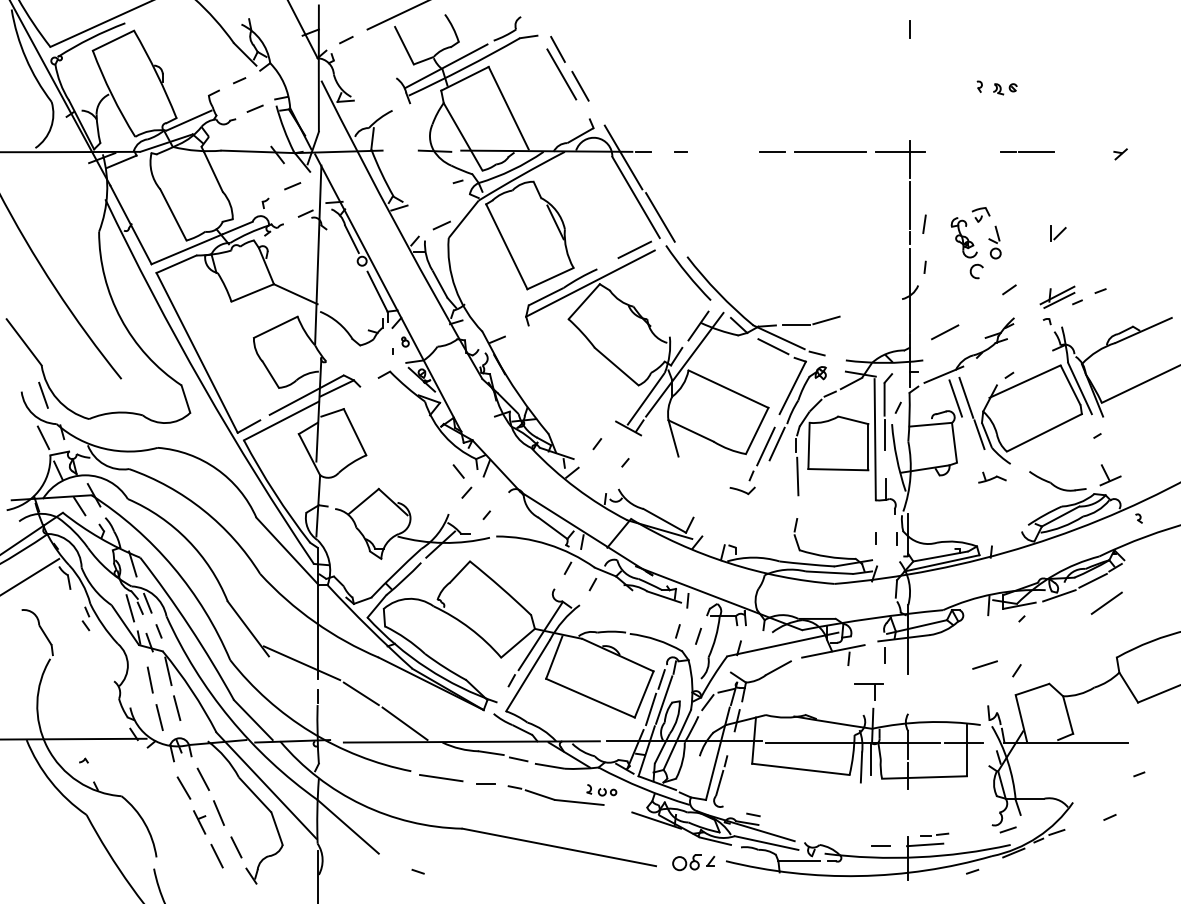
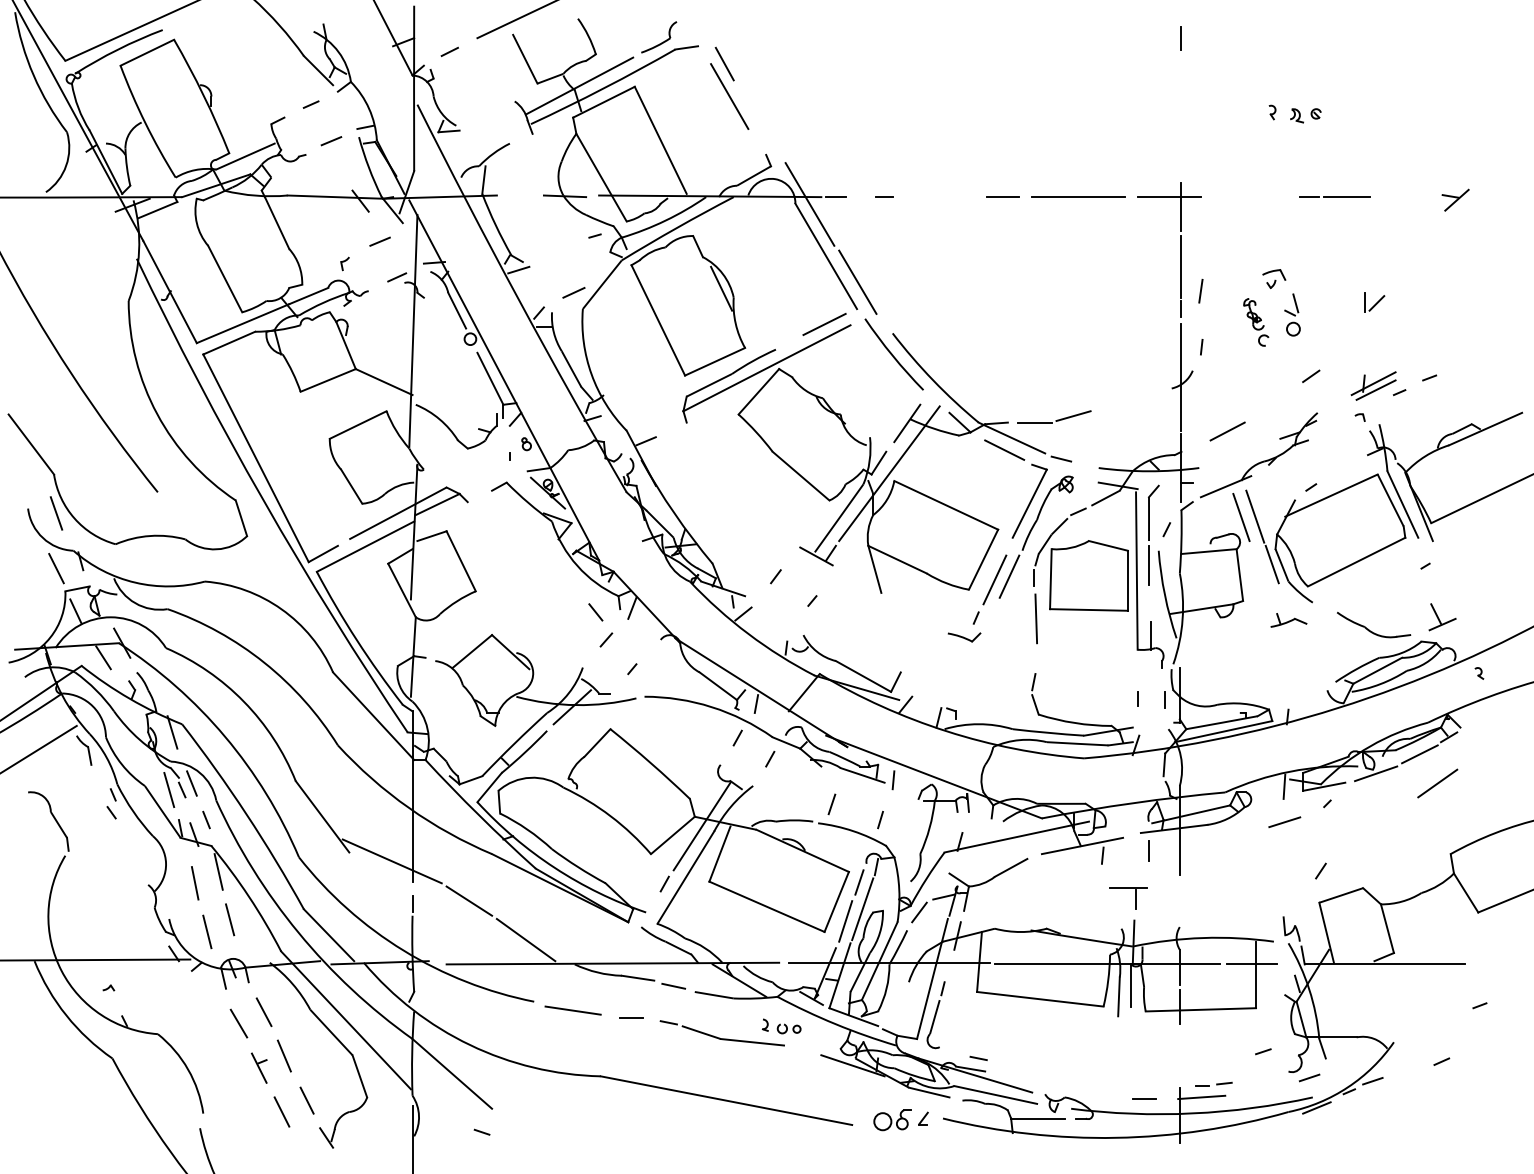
line: (580, 85) -> (754, 110), removed
part: (1120, 154) -> (1455, 200), size x1.6
part: (966, 248) -> (1255, 322), size x0.6
line: (698, 635) -> (831, 803), moved
line: (984, 664) -> (1284, 821), moved
line: (417, 871) -> (481, 1131), moved
line: (972, 871) -> (1263, 1051), moved

